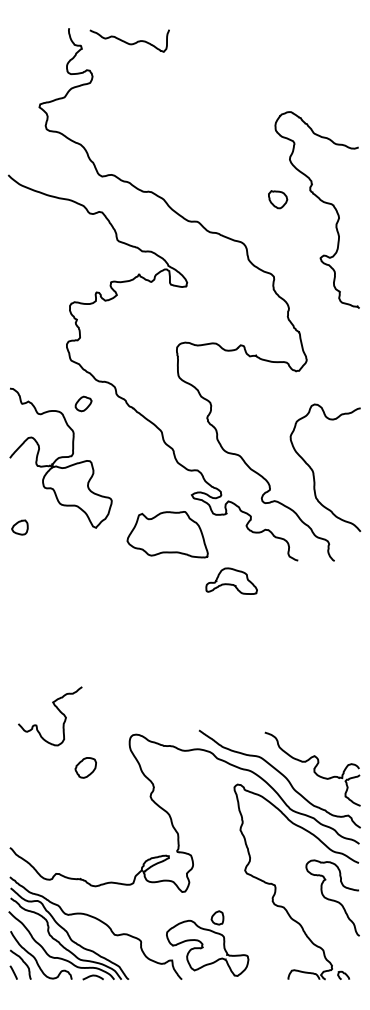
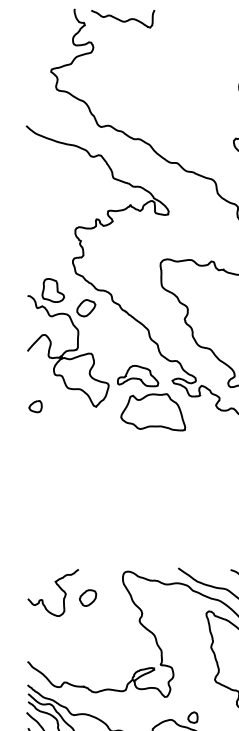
part: (41, 381) -> (52, 290), added
part: (83, 403) -> (86, 307), size x1.43
part: (231, 580) -> (137, 375), moved
curve: (59, 712) -> (60, 589), moved

